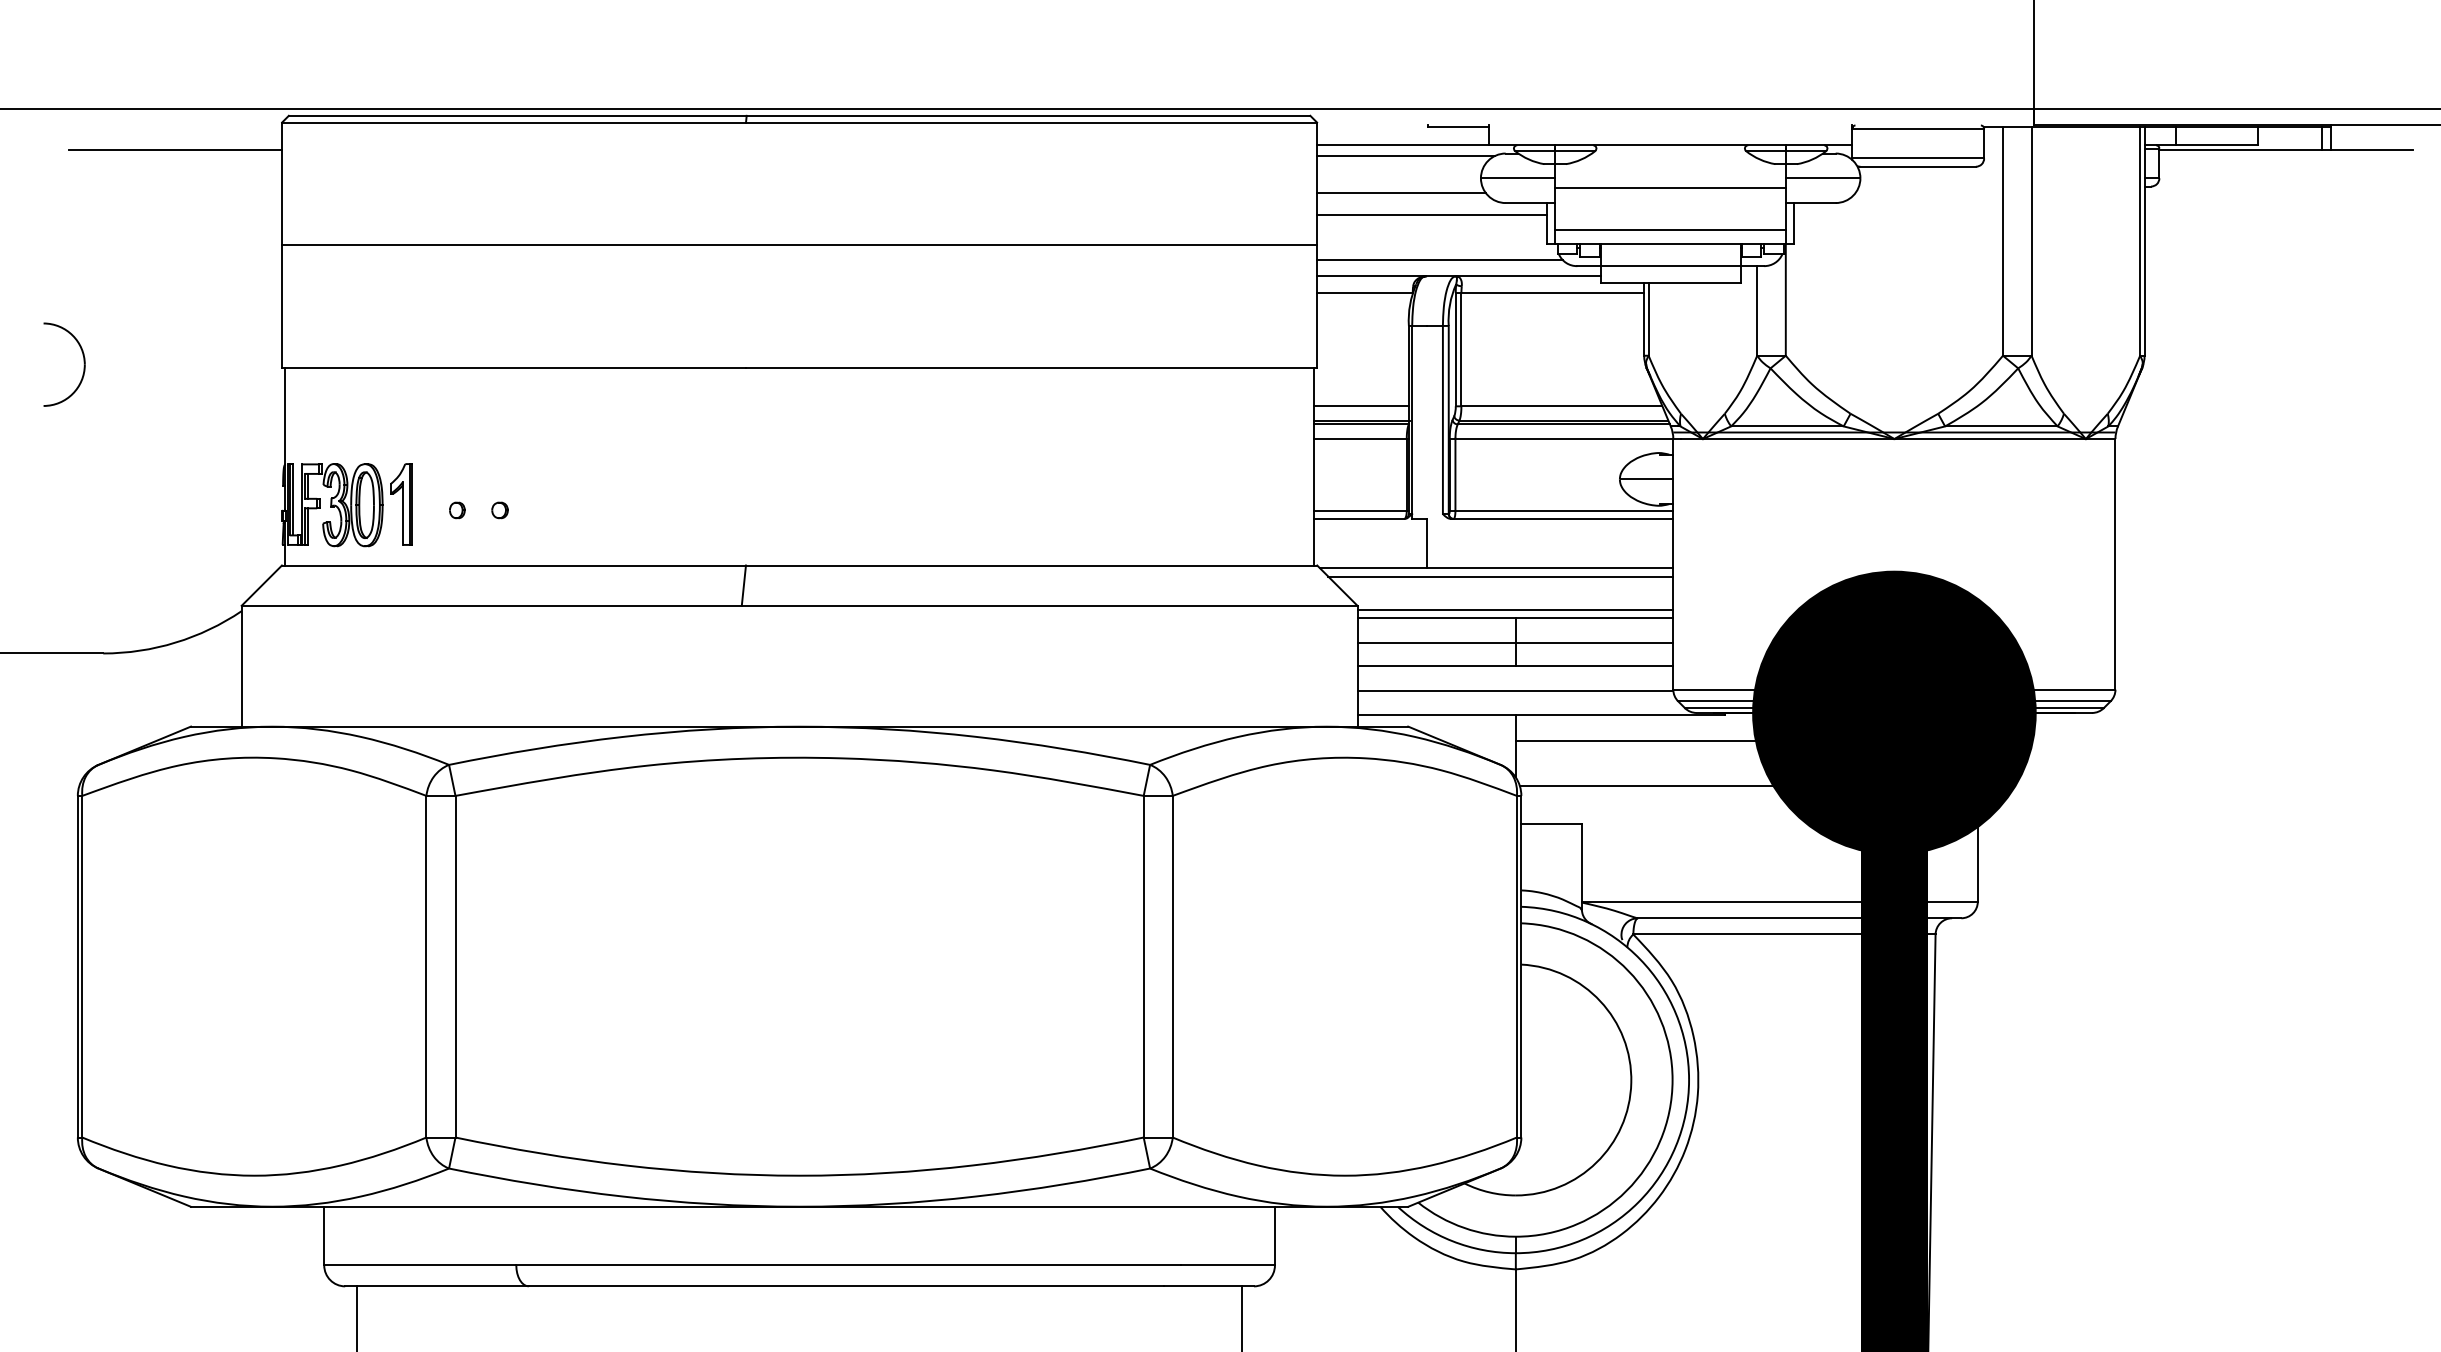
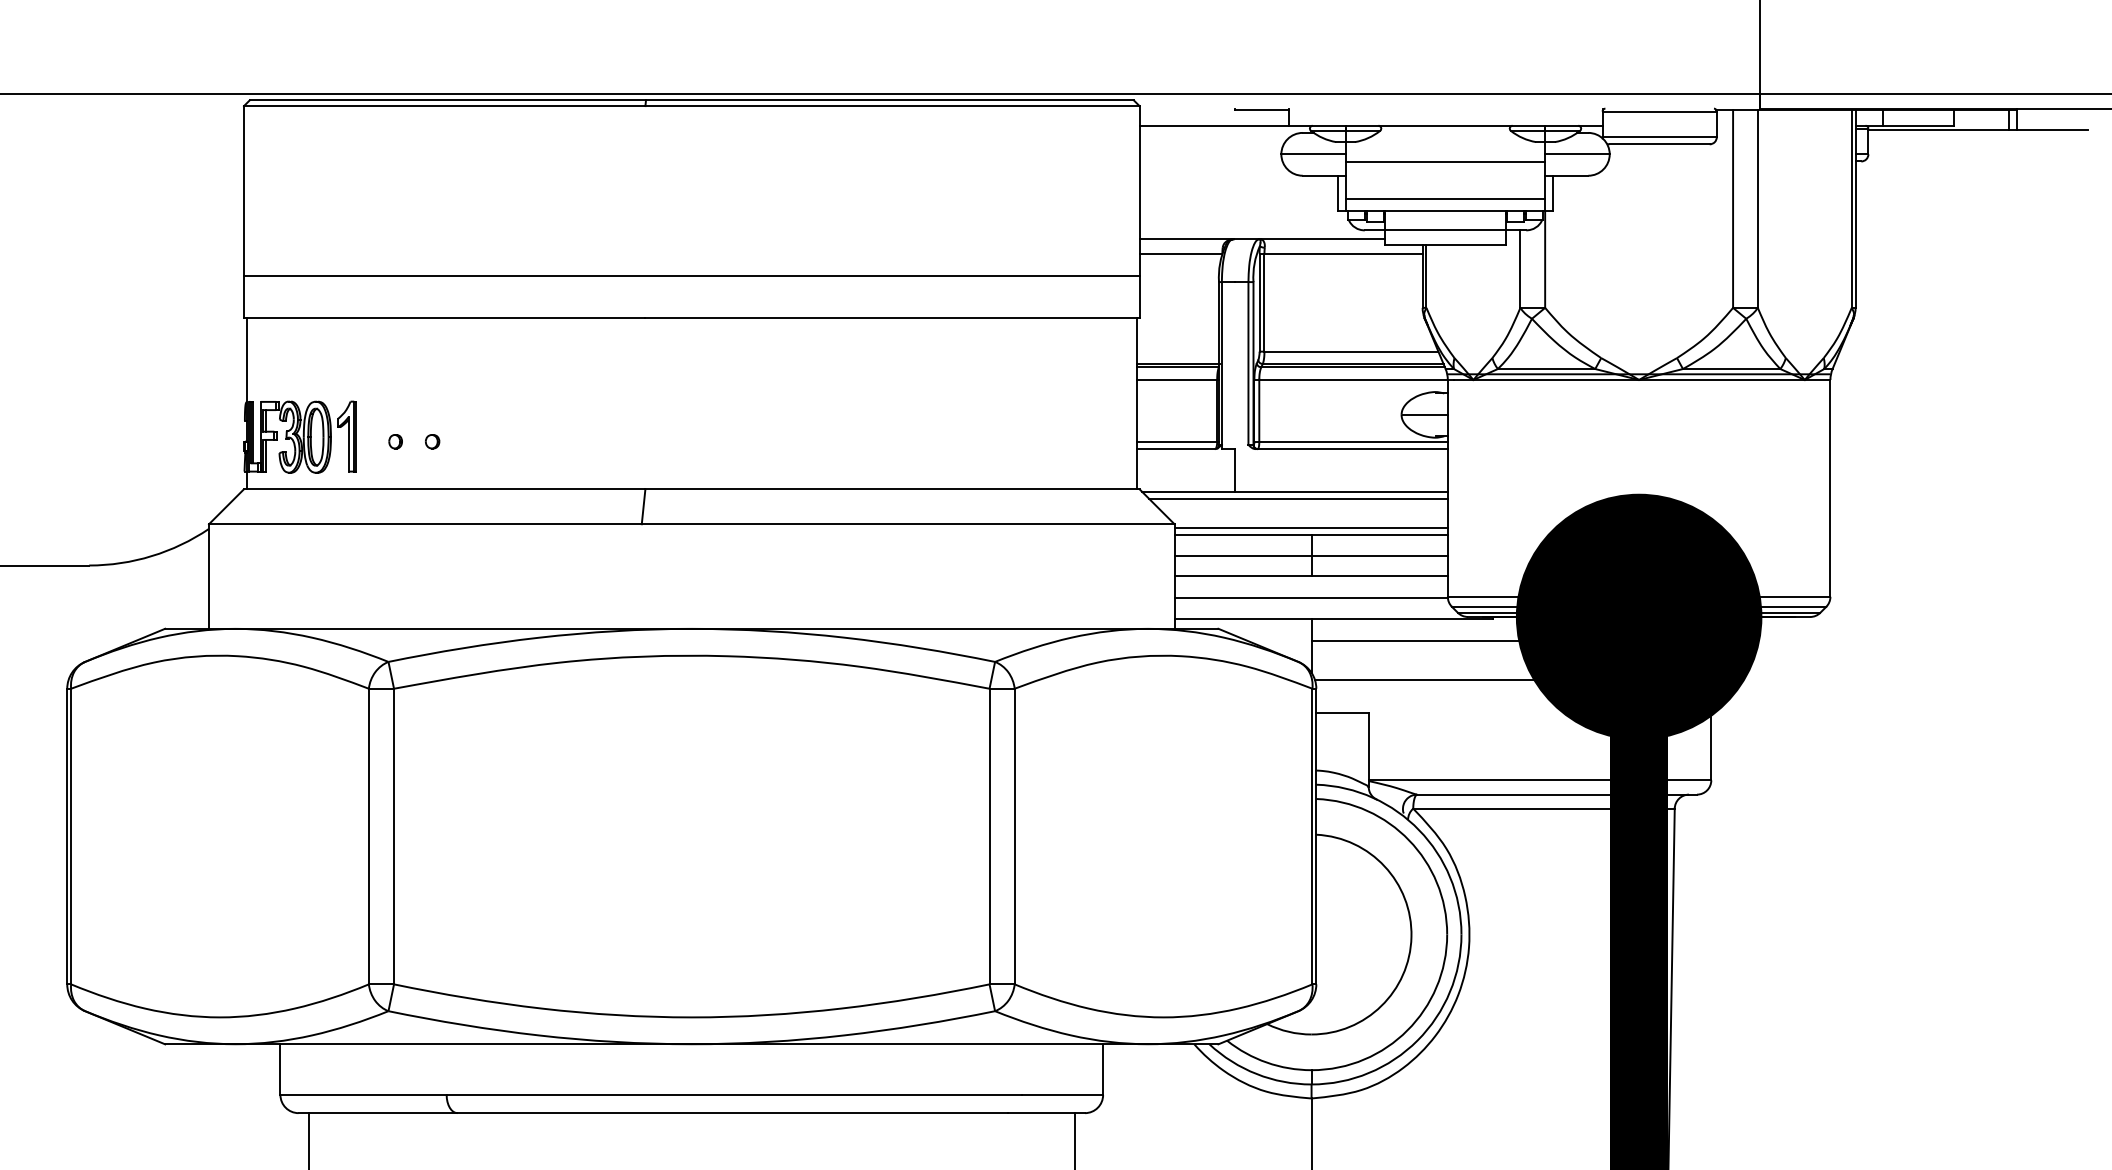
line: (175, 150) -> (151, 130), removed
line: (1405, 156) -> (1216, 135), removed
line: (1401, 192) -> (1212, 166), removed
line: (1431, 214) -> (1238, 185), removed
line: (799, 245) -> (691, 276), moved
line: (1439, 259) -> (1245, 224), removed
part: (83, 364) -> (72, 315), removed
line: (1361, 406) -> (1178, 351), removed

